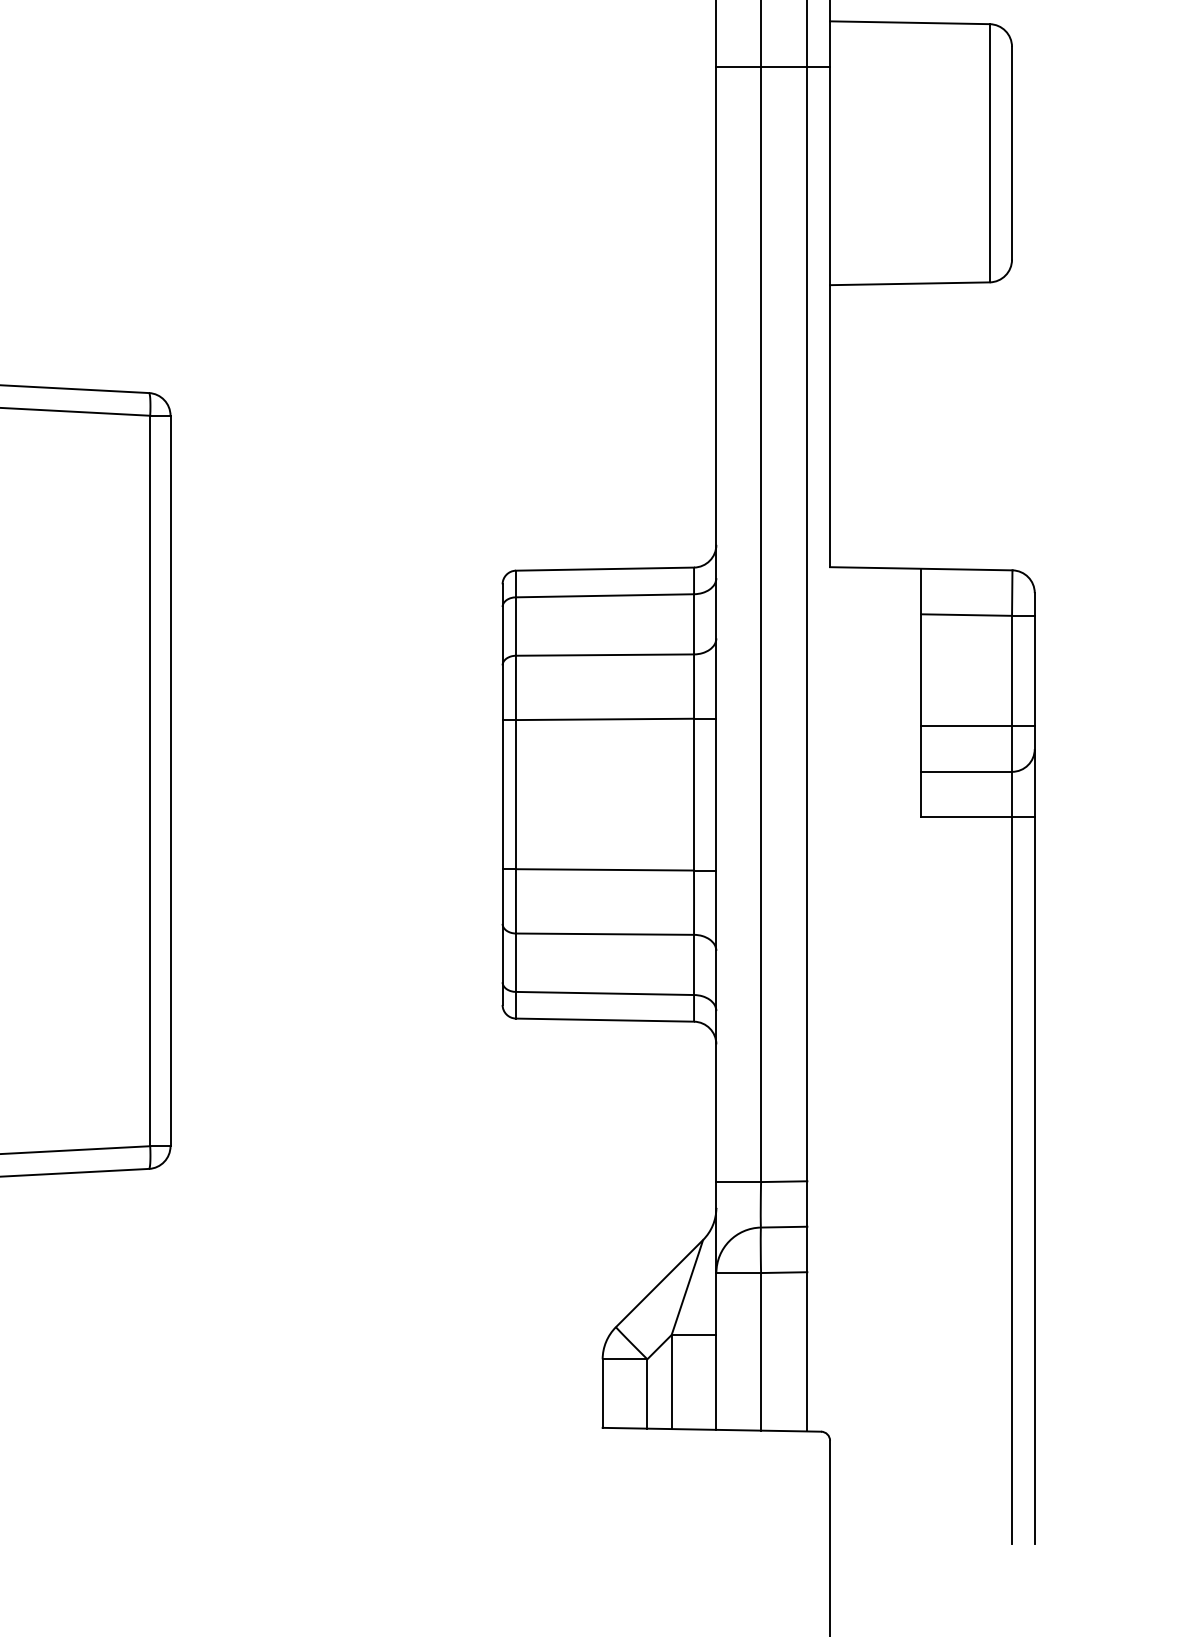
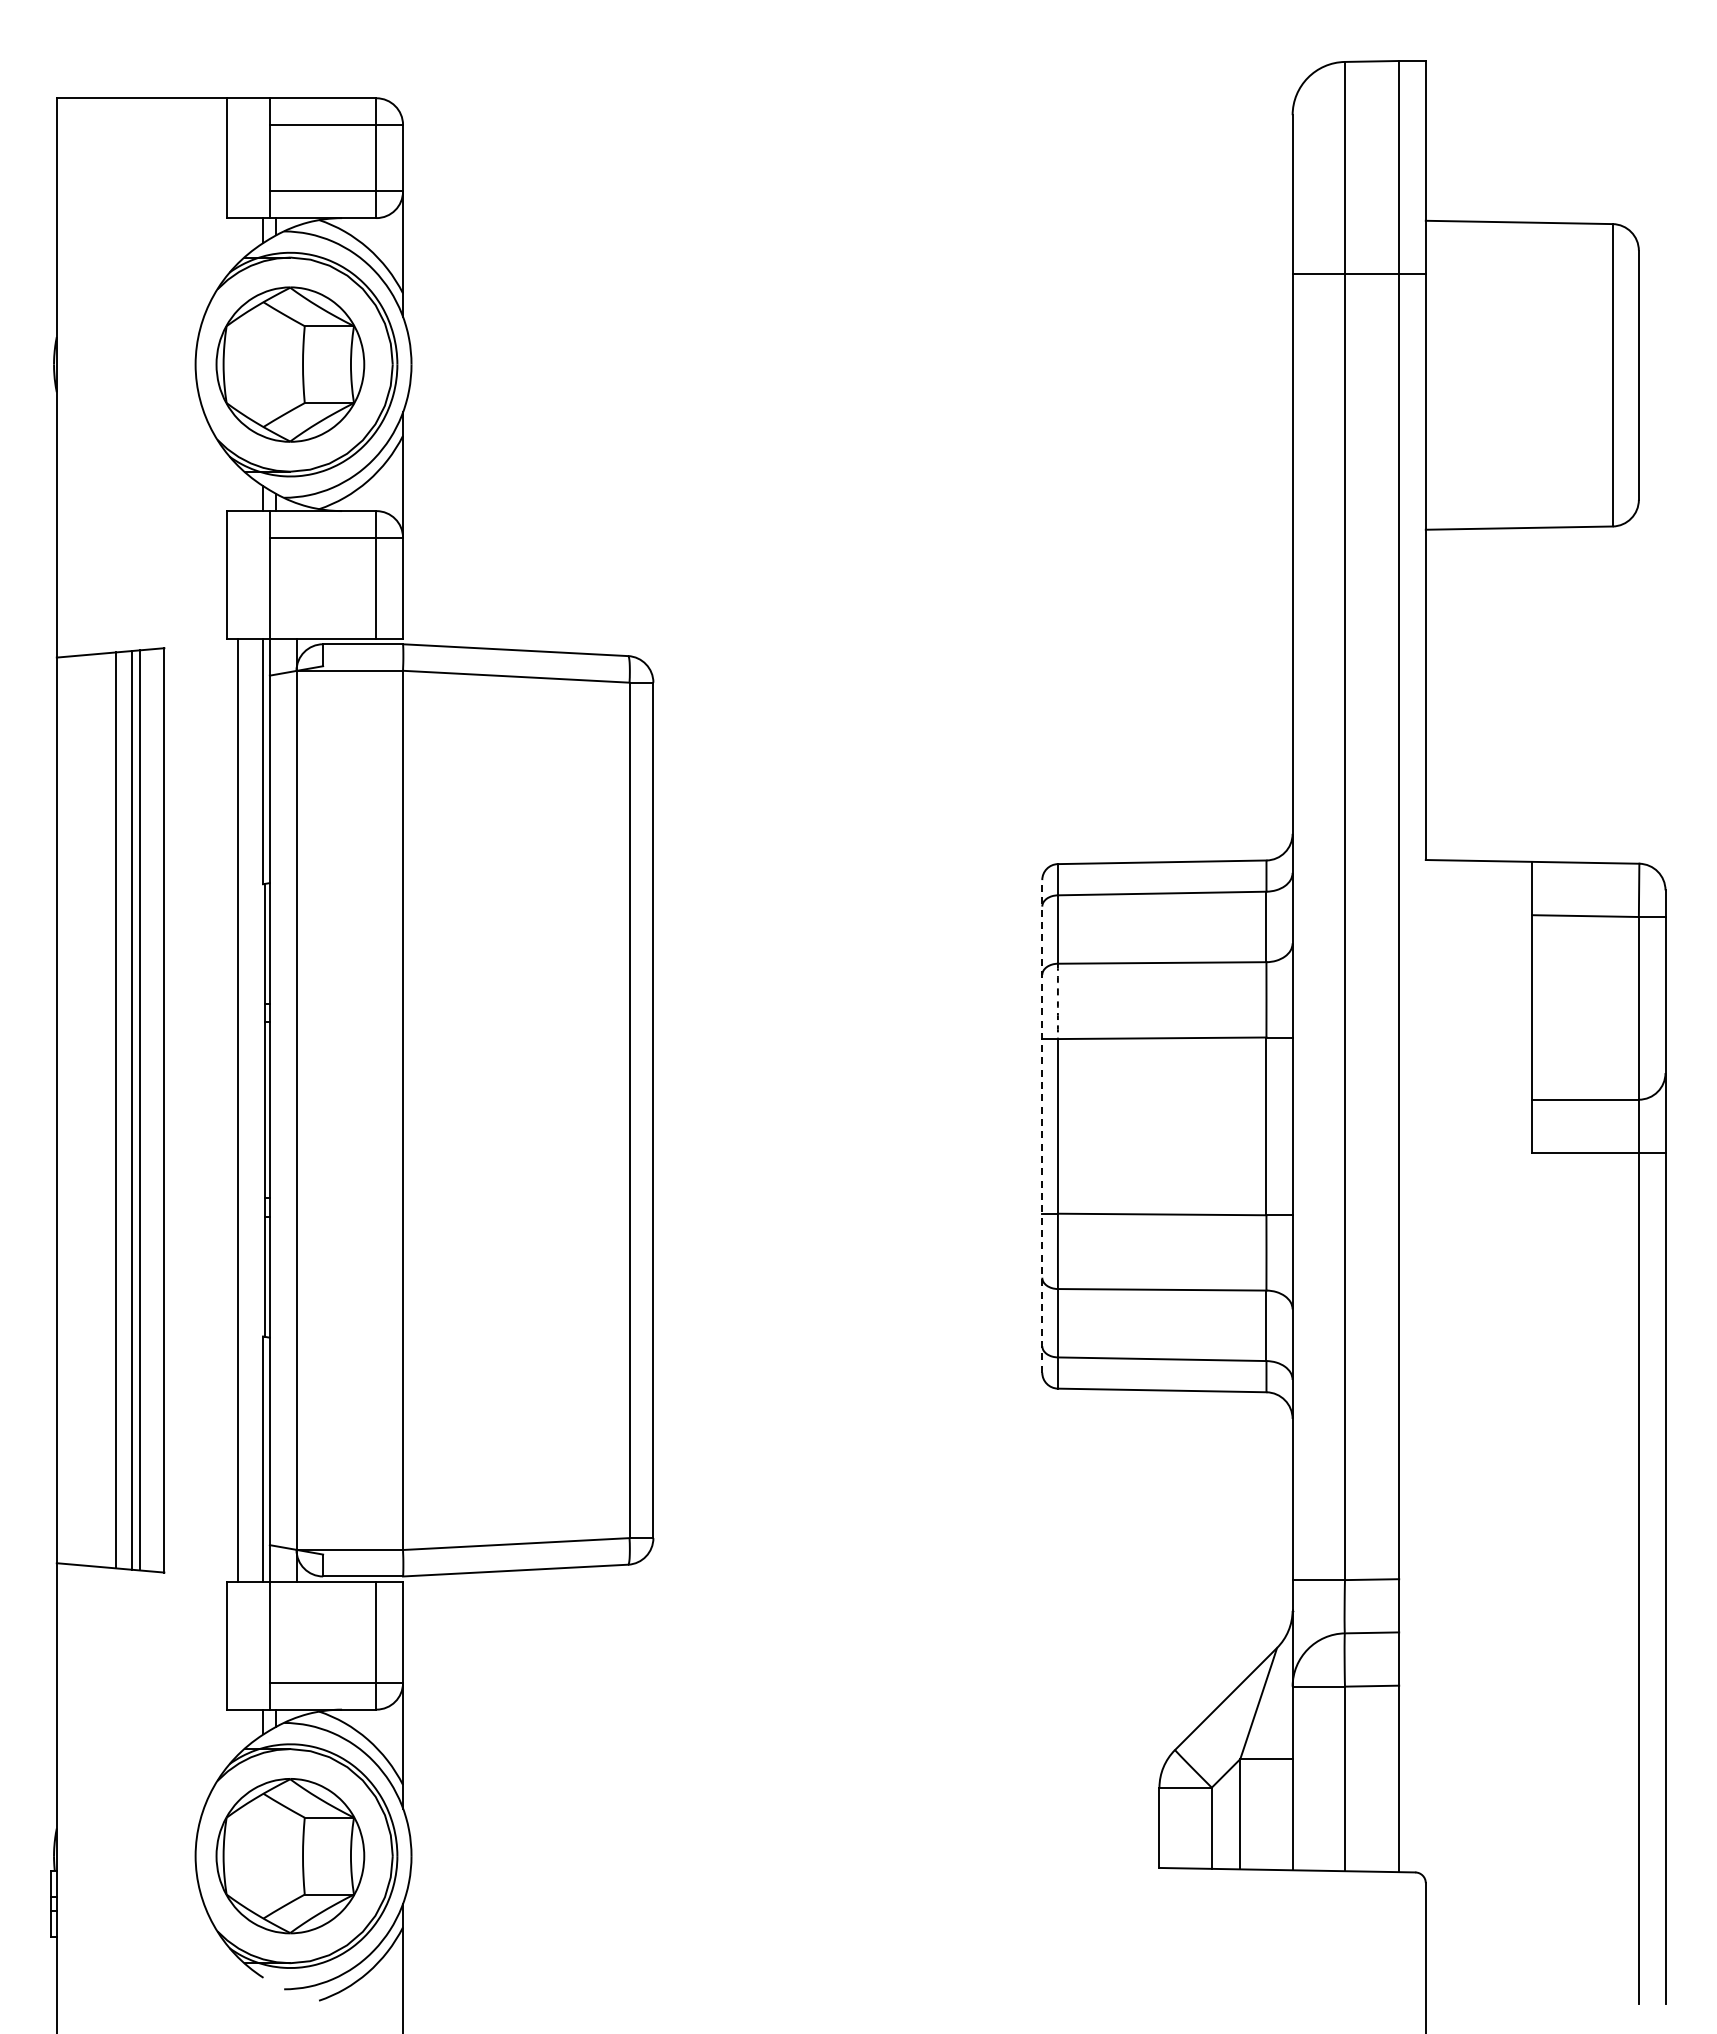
arc: (515, 687) -> (1057, 1001), solid -> dashed
line: (977, 726) -> (1598, 1046), removed
line: (502, 793) -> (1042, 1125), solid -> dashed

